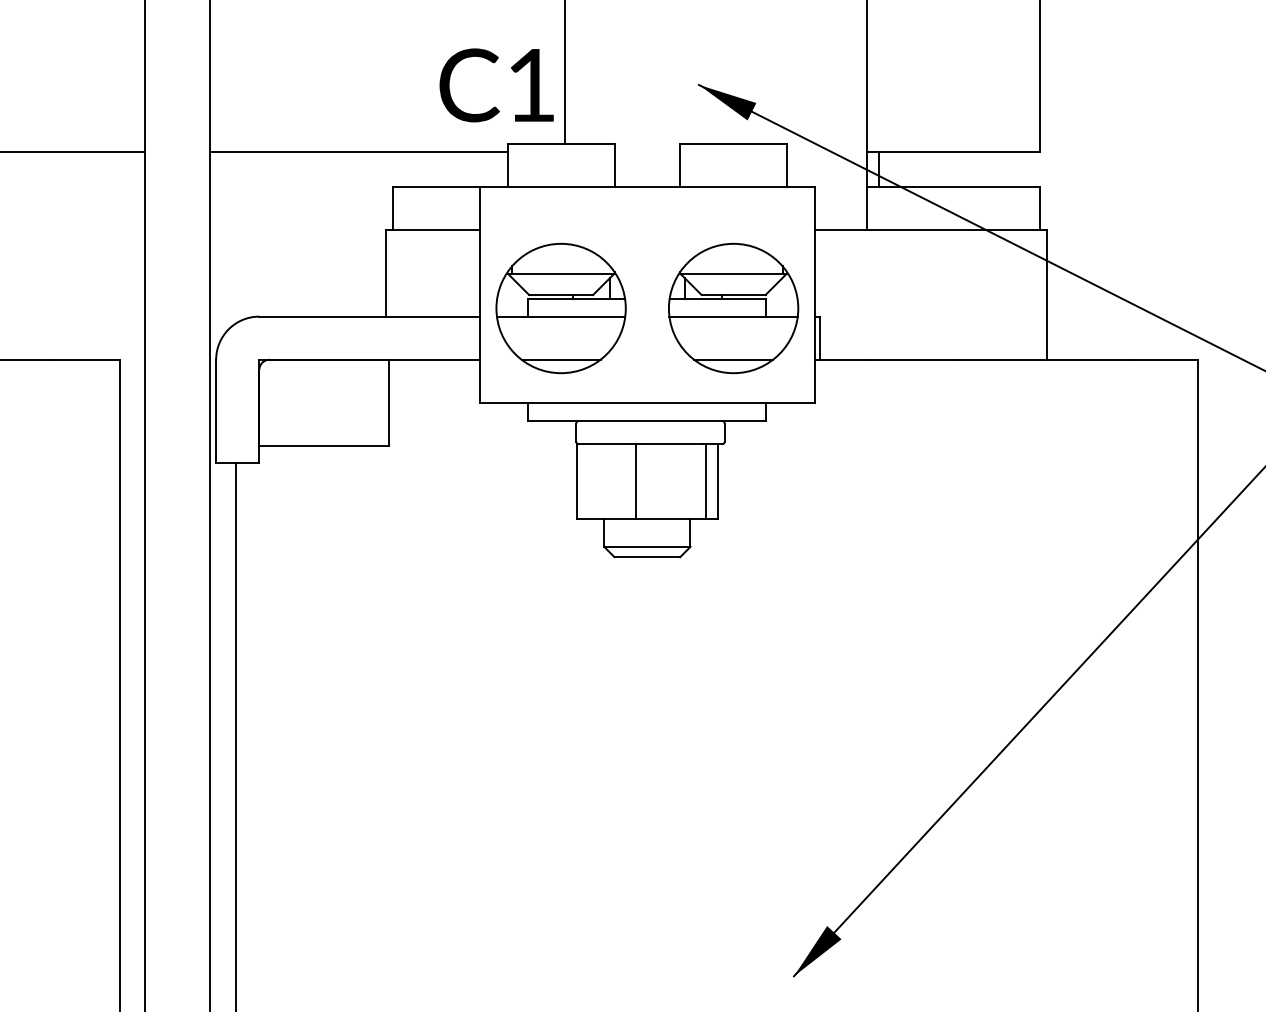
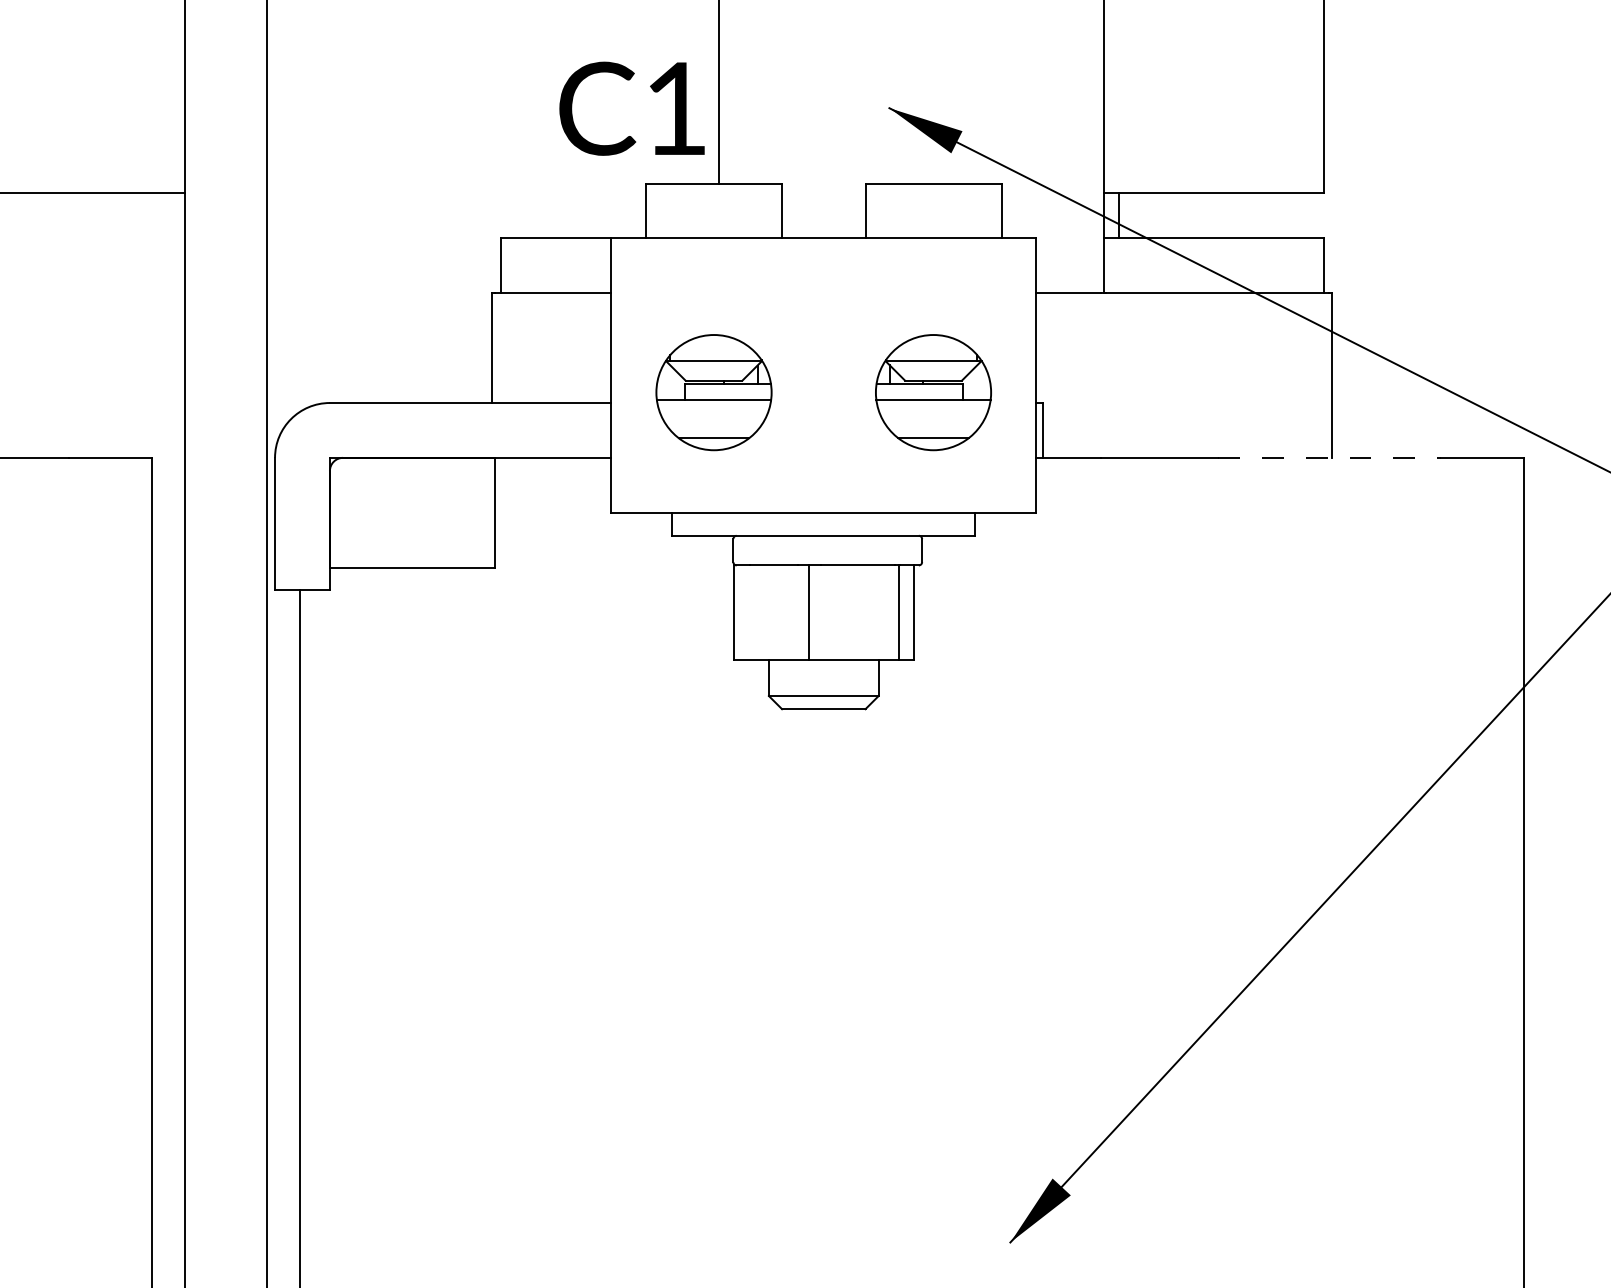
line: (358, 151) -> (456, 193), removed
part: (560, 308) -> (713, 392), size x0.7
part: (733, 308) -> (933, 392), size x0.7
line: (1044, 359) -> (1329, 457), solid -> dashed

